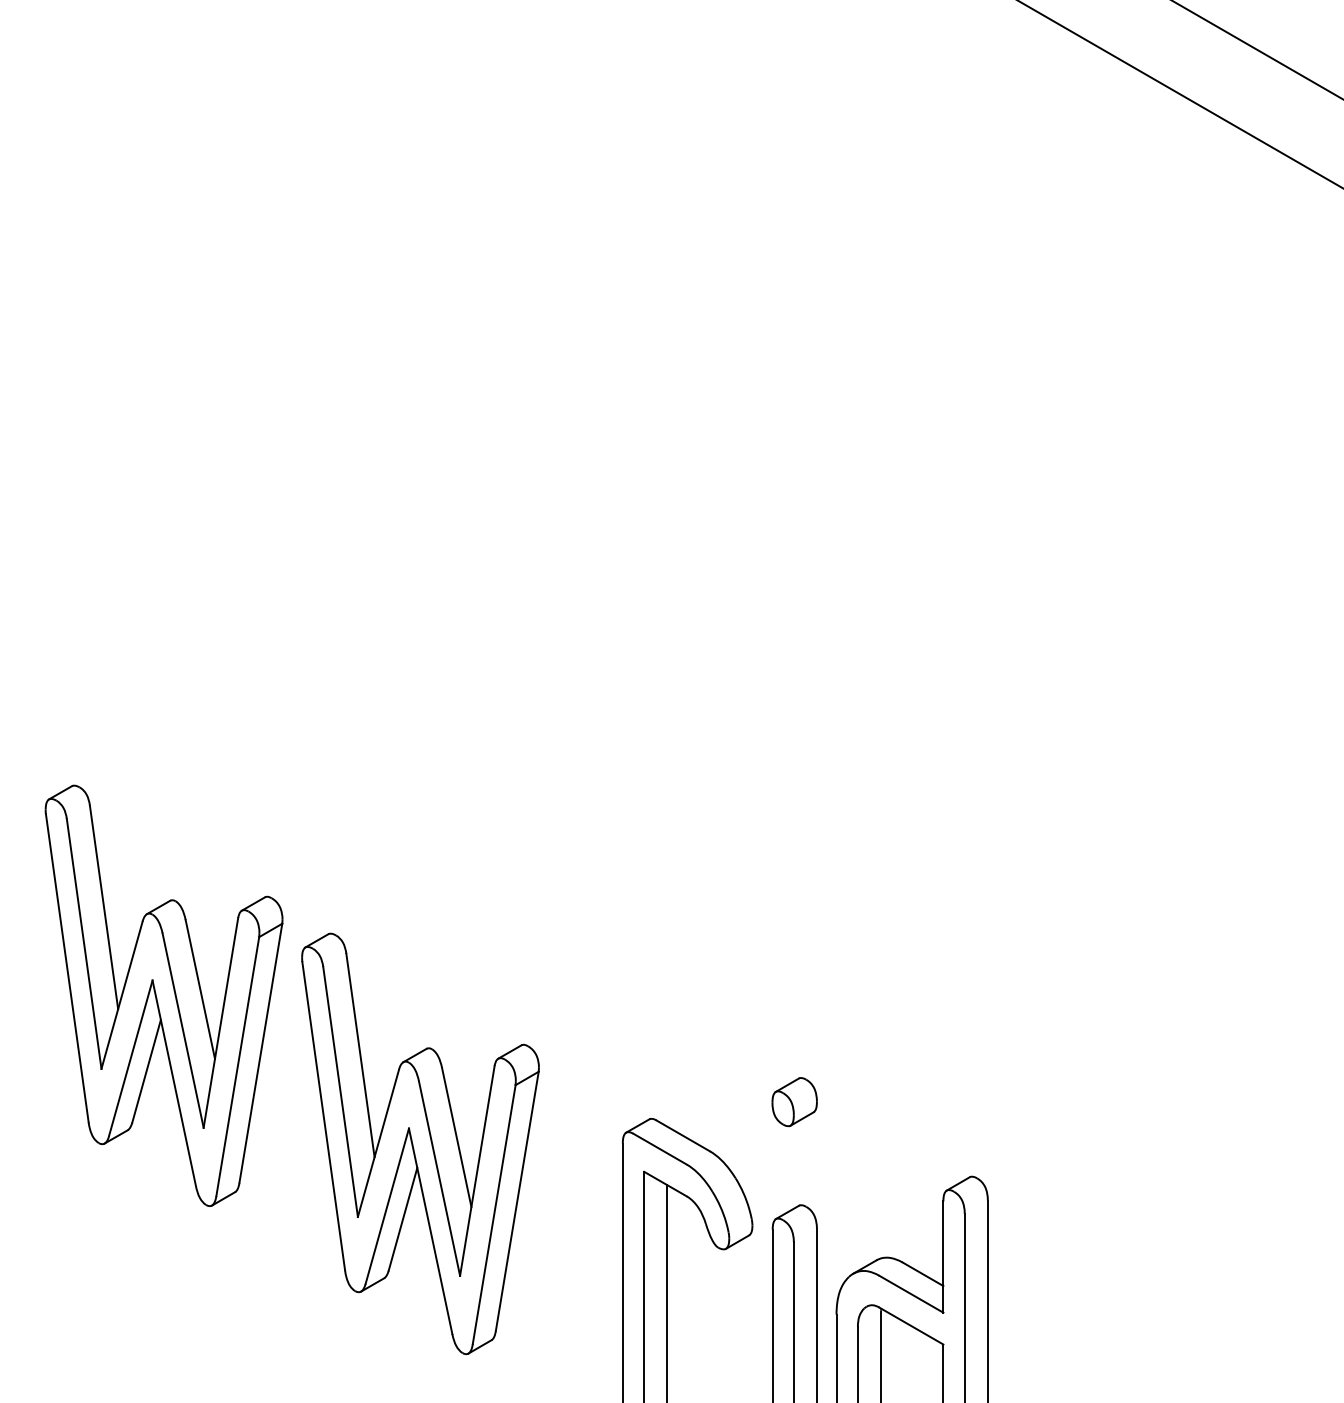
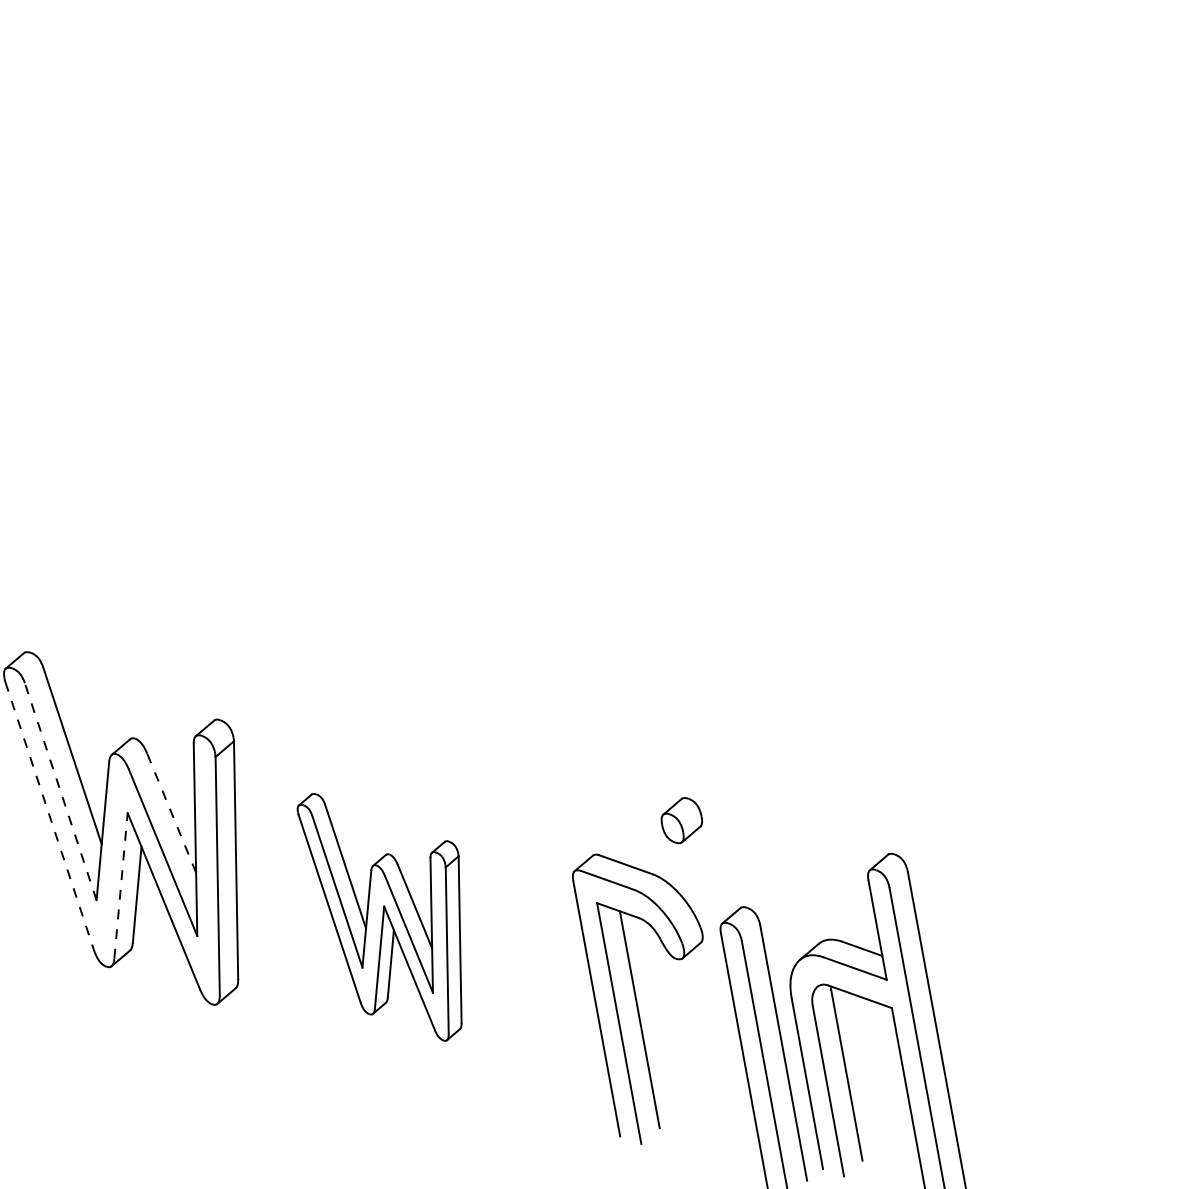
line: (84, 943) -> (60, 791), solid -> dashed
line: (67, 968) -> (49, 816), solid -> dashed
line: (200, 989) -> (171, 813), solid -> dashed
line: (130, 1058) -> (120, 886), solid -> dashed
part: (794, 1102) -> (681, 820), moved
part: (420, 1143) -> (393, 914), size x0.7

